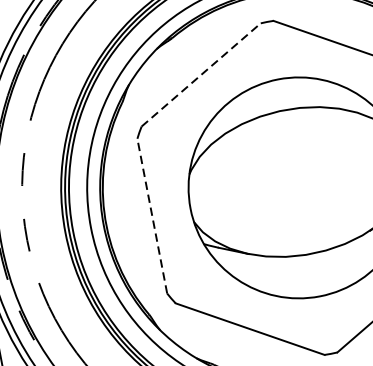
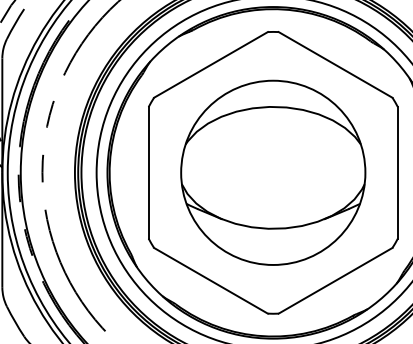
line: (200, 74) -> (210, 64), dashed -> solid
line: (152, 215) -> (148, 172), dashed -> solid

